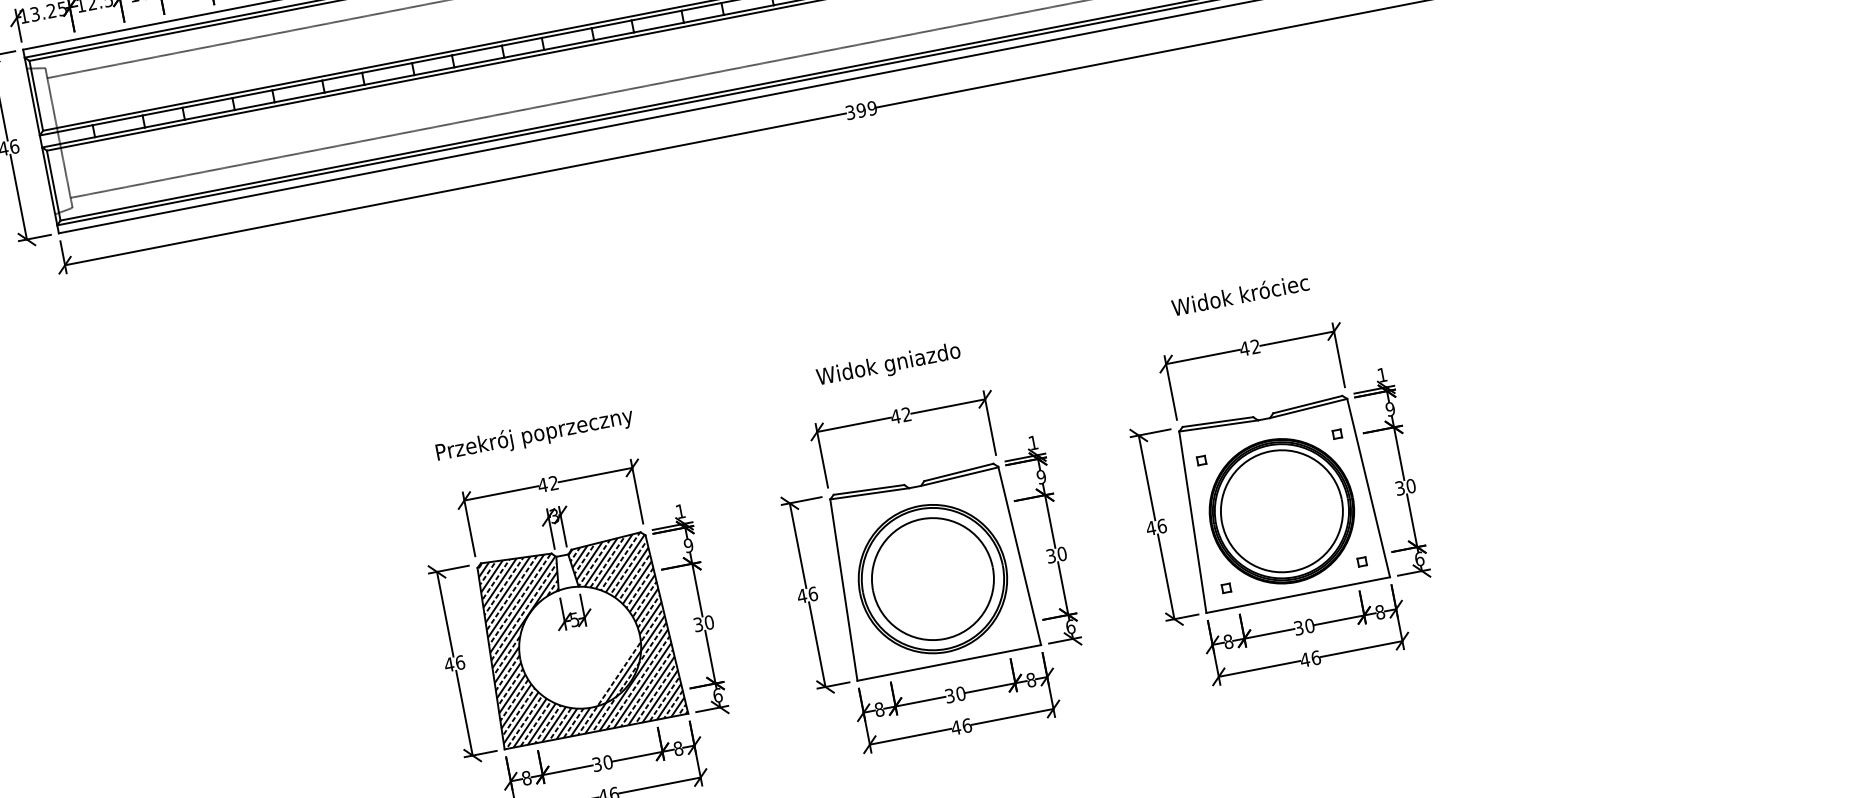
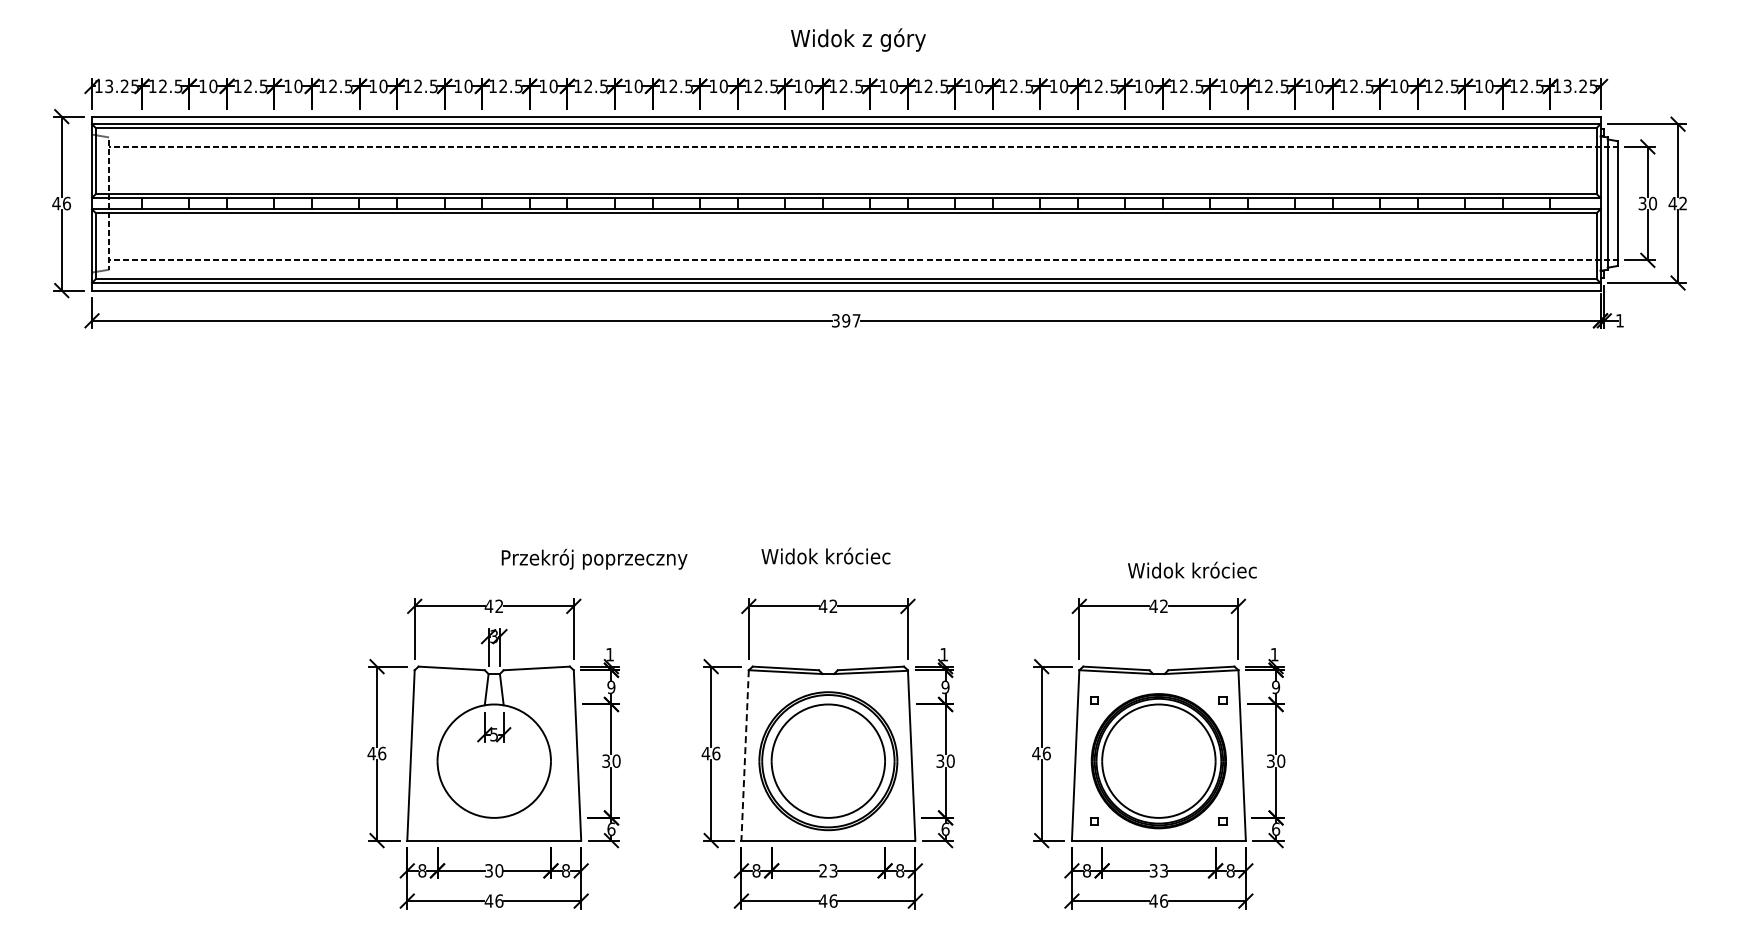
text: (872, 108) -> (856, 320), 399 -> 397
text: (1240, 293) -> (1192, 569), moved
text: (888, 364) -> (825, 557), Widok gniazdo -> Widok króciec
text: (534, 434) -> (594, 558), moved
line: (844, 590) -> (745, 755), solid -> dashed
text: (1310, 625) -> (1164, 870), 30 -> 33
hatch: (578, 639) -> (494, 753), removed
text: (955, 694) -> (828, 870), 30 -> 23

